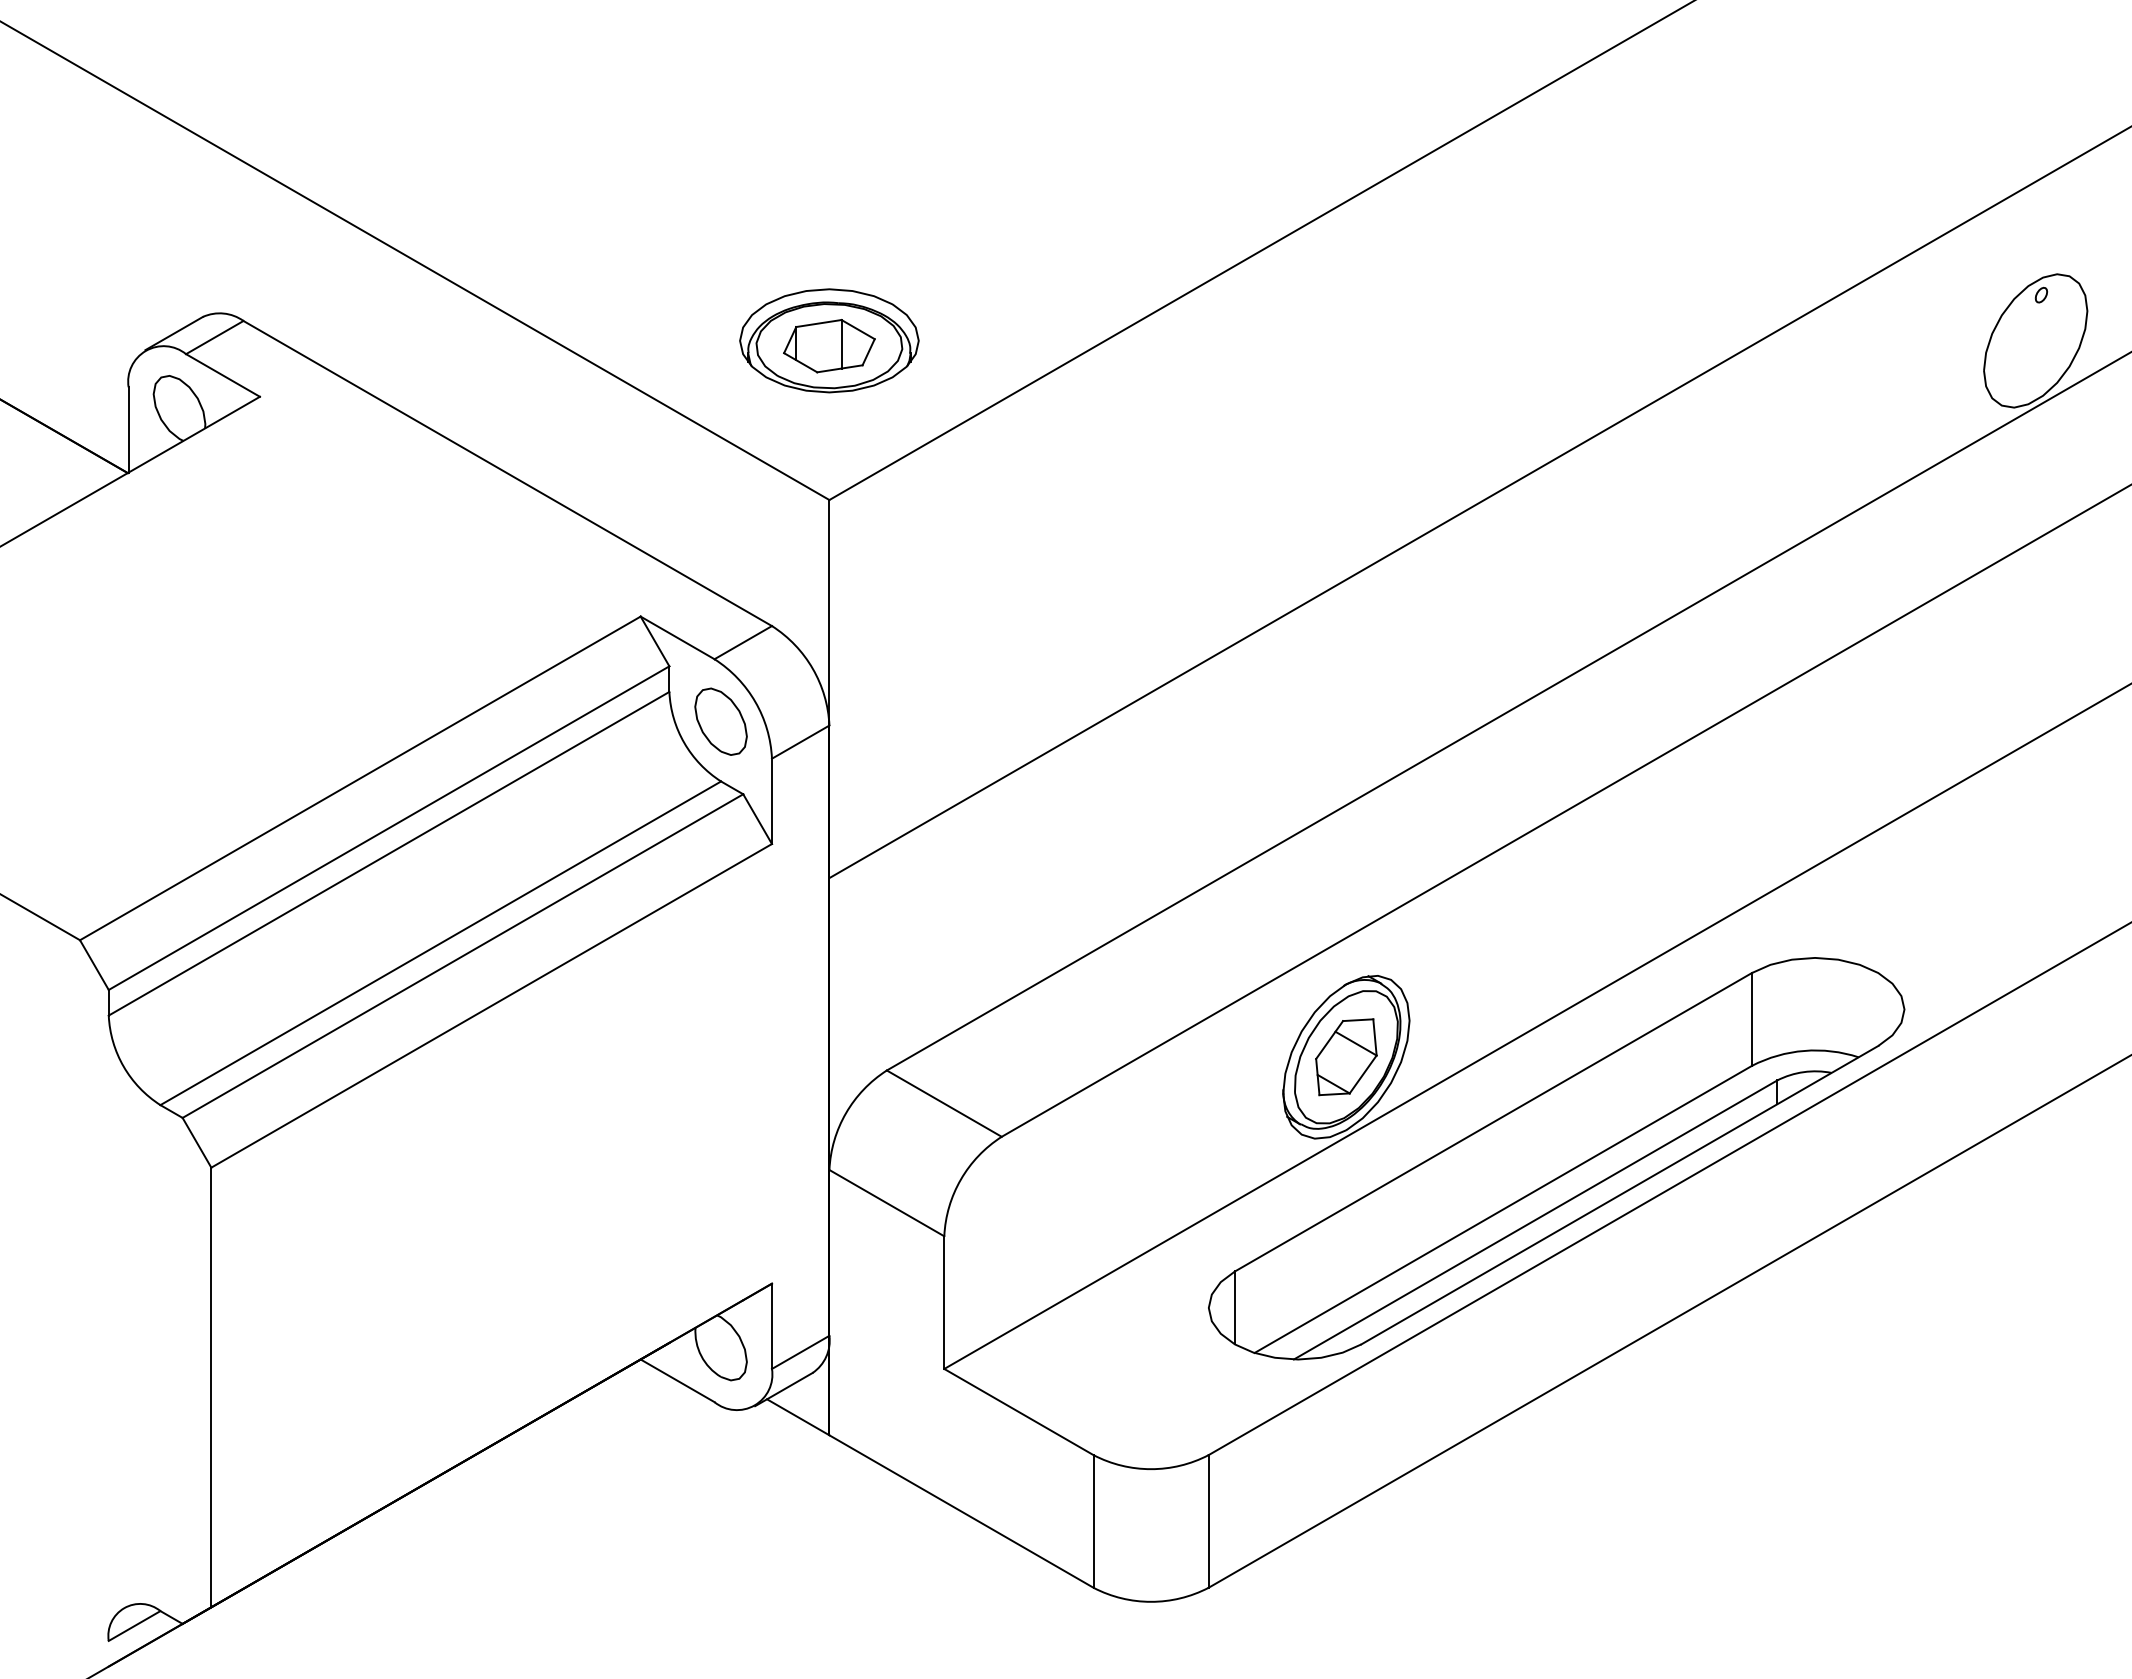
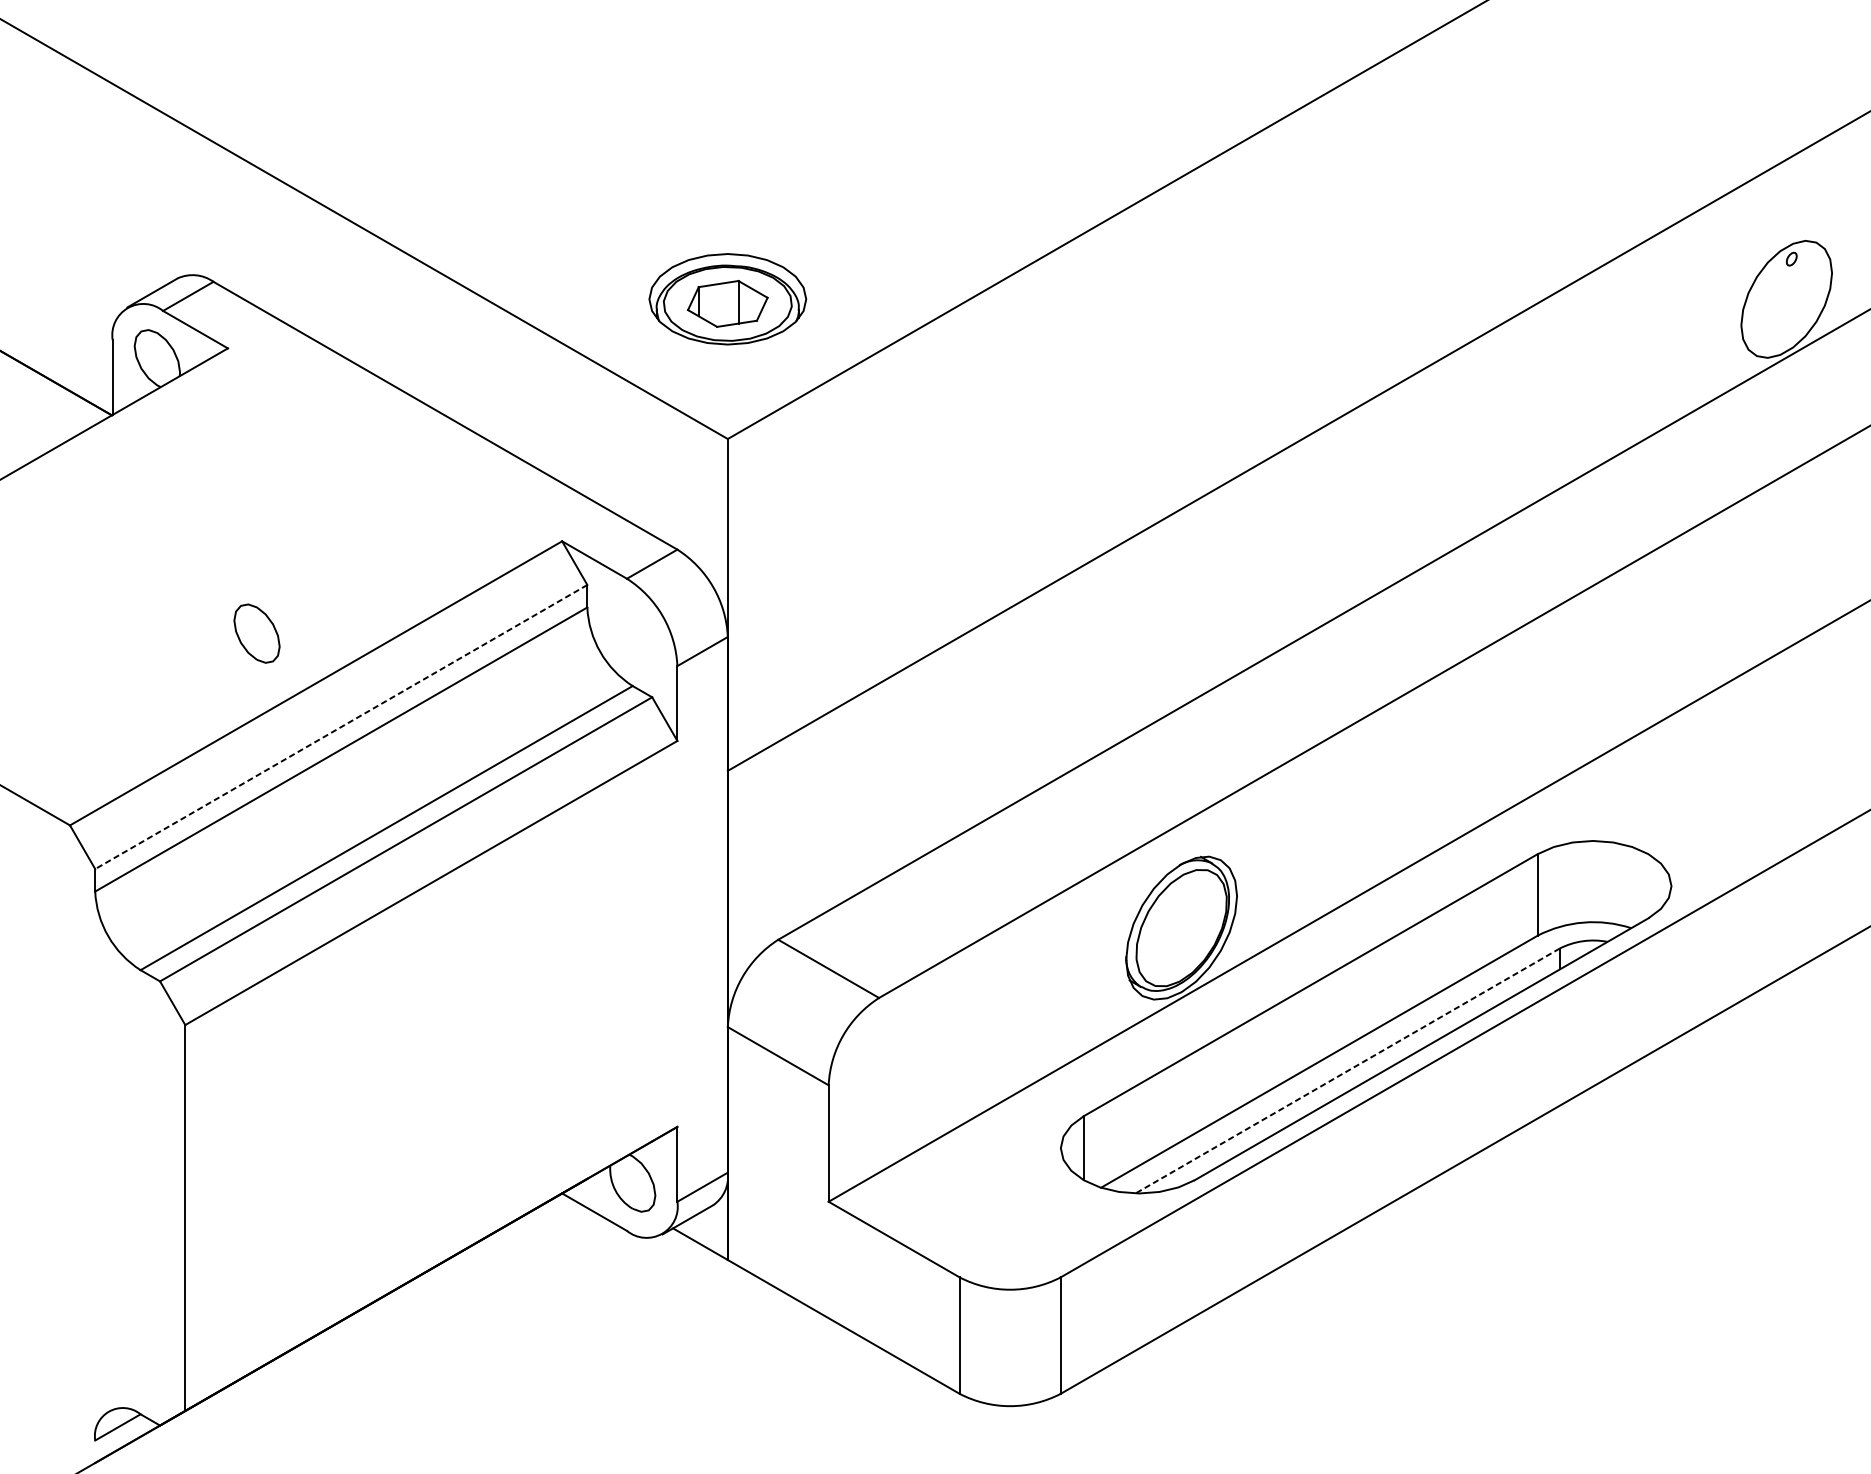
part: (720, 721) -> (256, 633), moved
line: (389, 828) -> (341, 727), solid -> dashed
part: (1346, 1057) -> (1181, 928), removed
line: (1535, 1220) -> (1347, 1071), solid -> dashed

